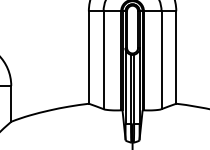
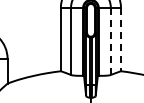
line: (175, 57) -> (120, 39), solid -> dashed
line: (161, 60) -> (110, 41), solid -> dashed

